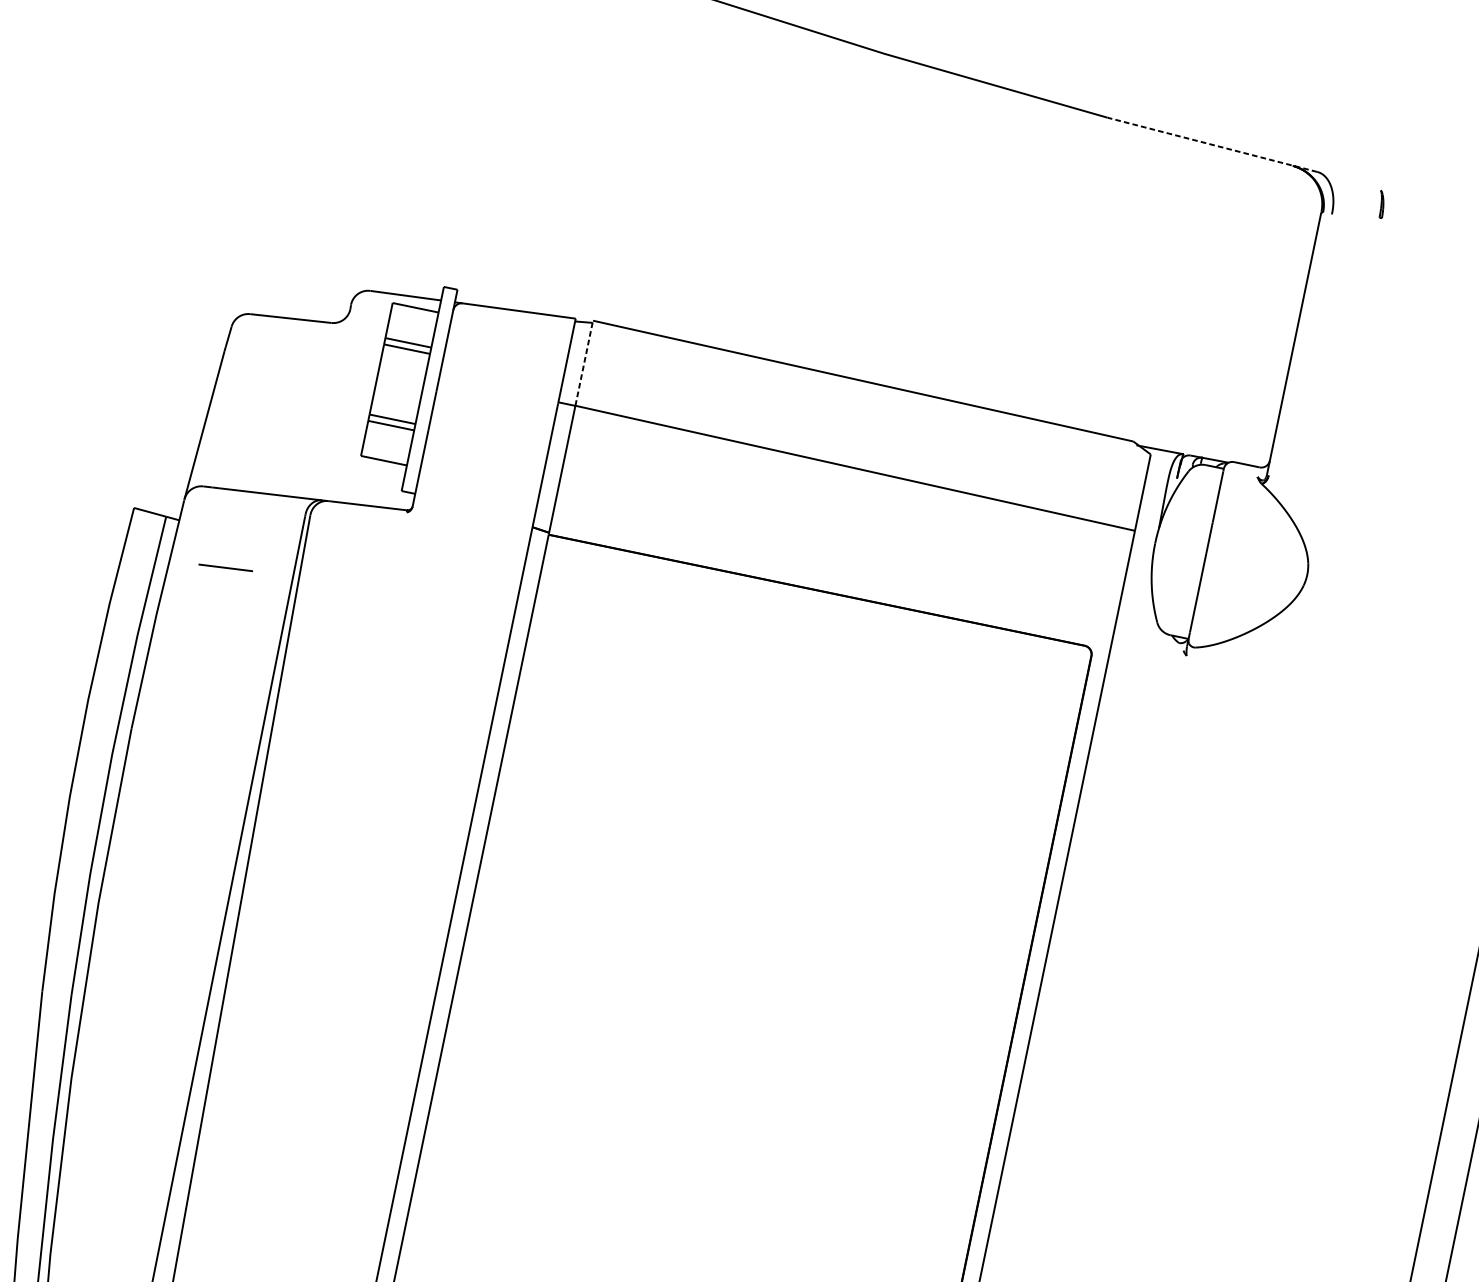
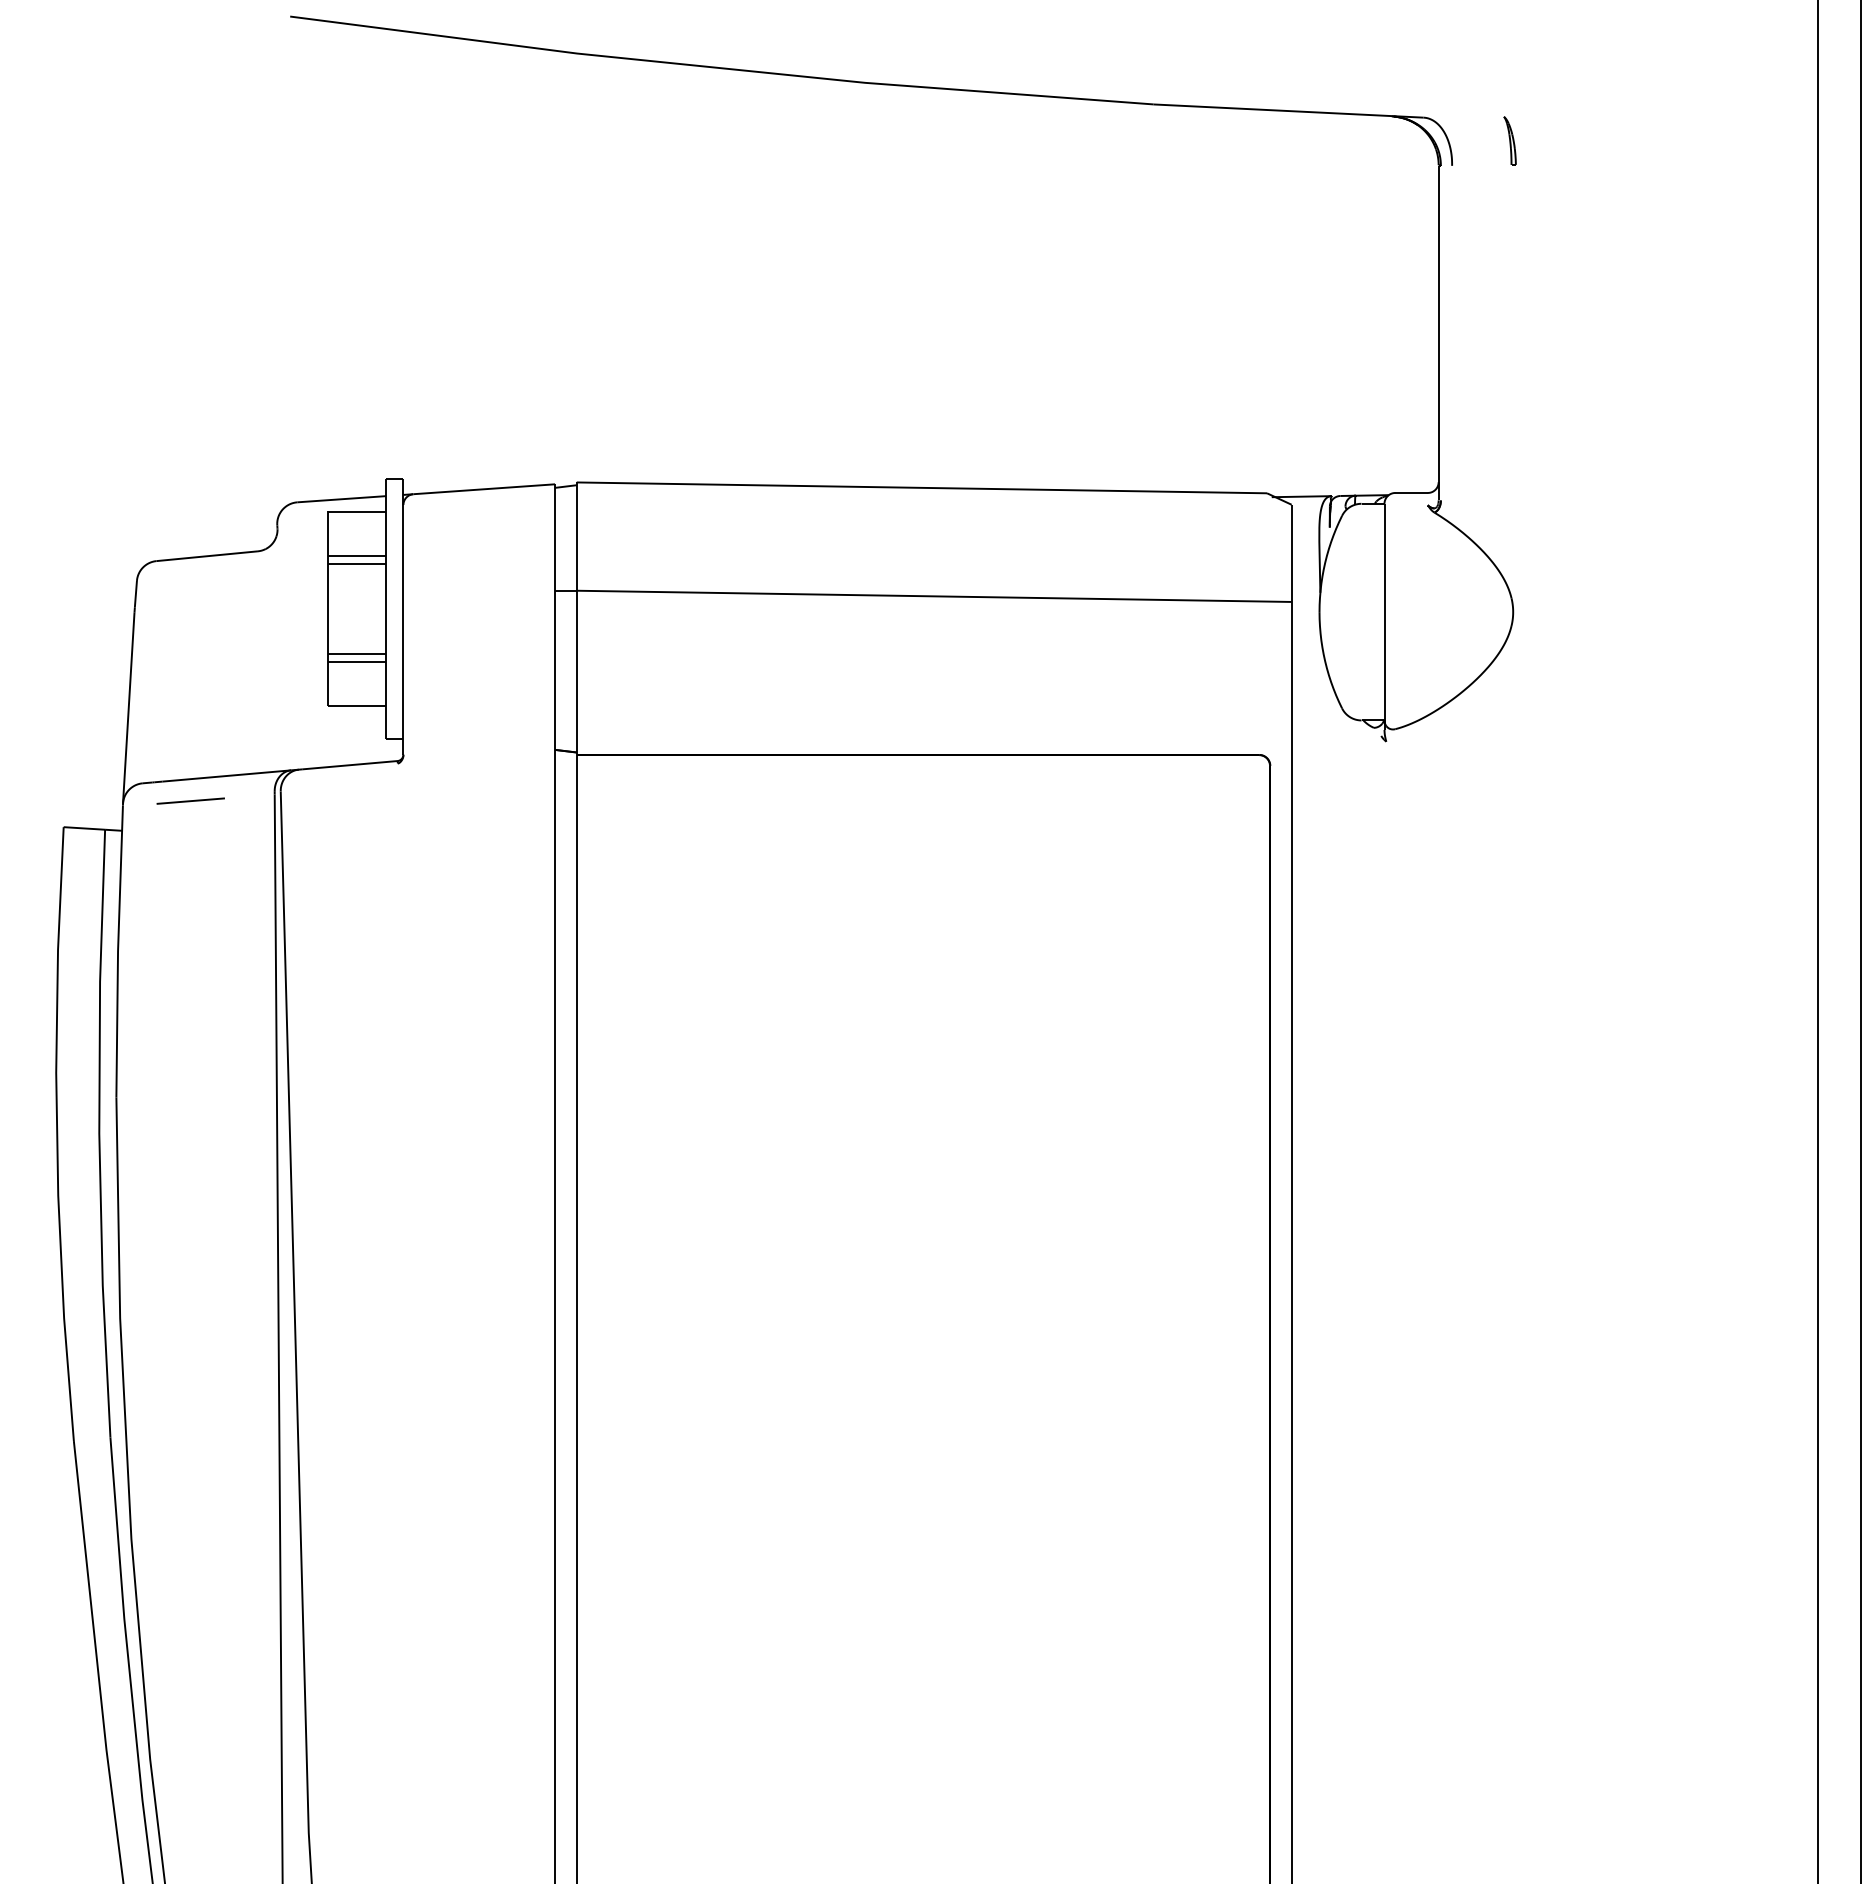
line: (1212, 145) -> (1288, 111), dashed -> solid
part: (1381, 203) -> (1509, 140), size x1.43
line: (584, 363) -> (576, 536), dashed -> solid
line: (225, 567) -> (190, 800), moved

